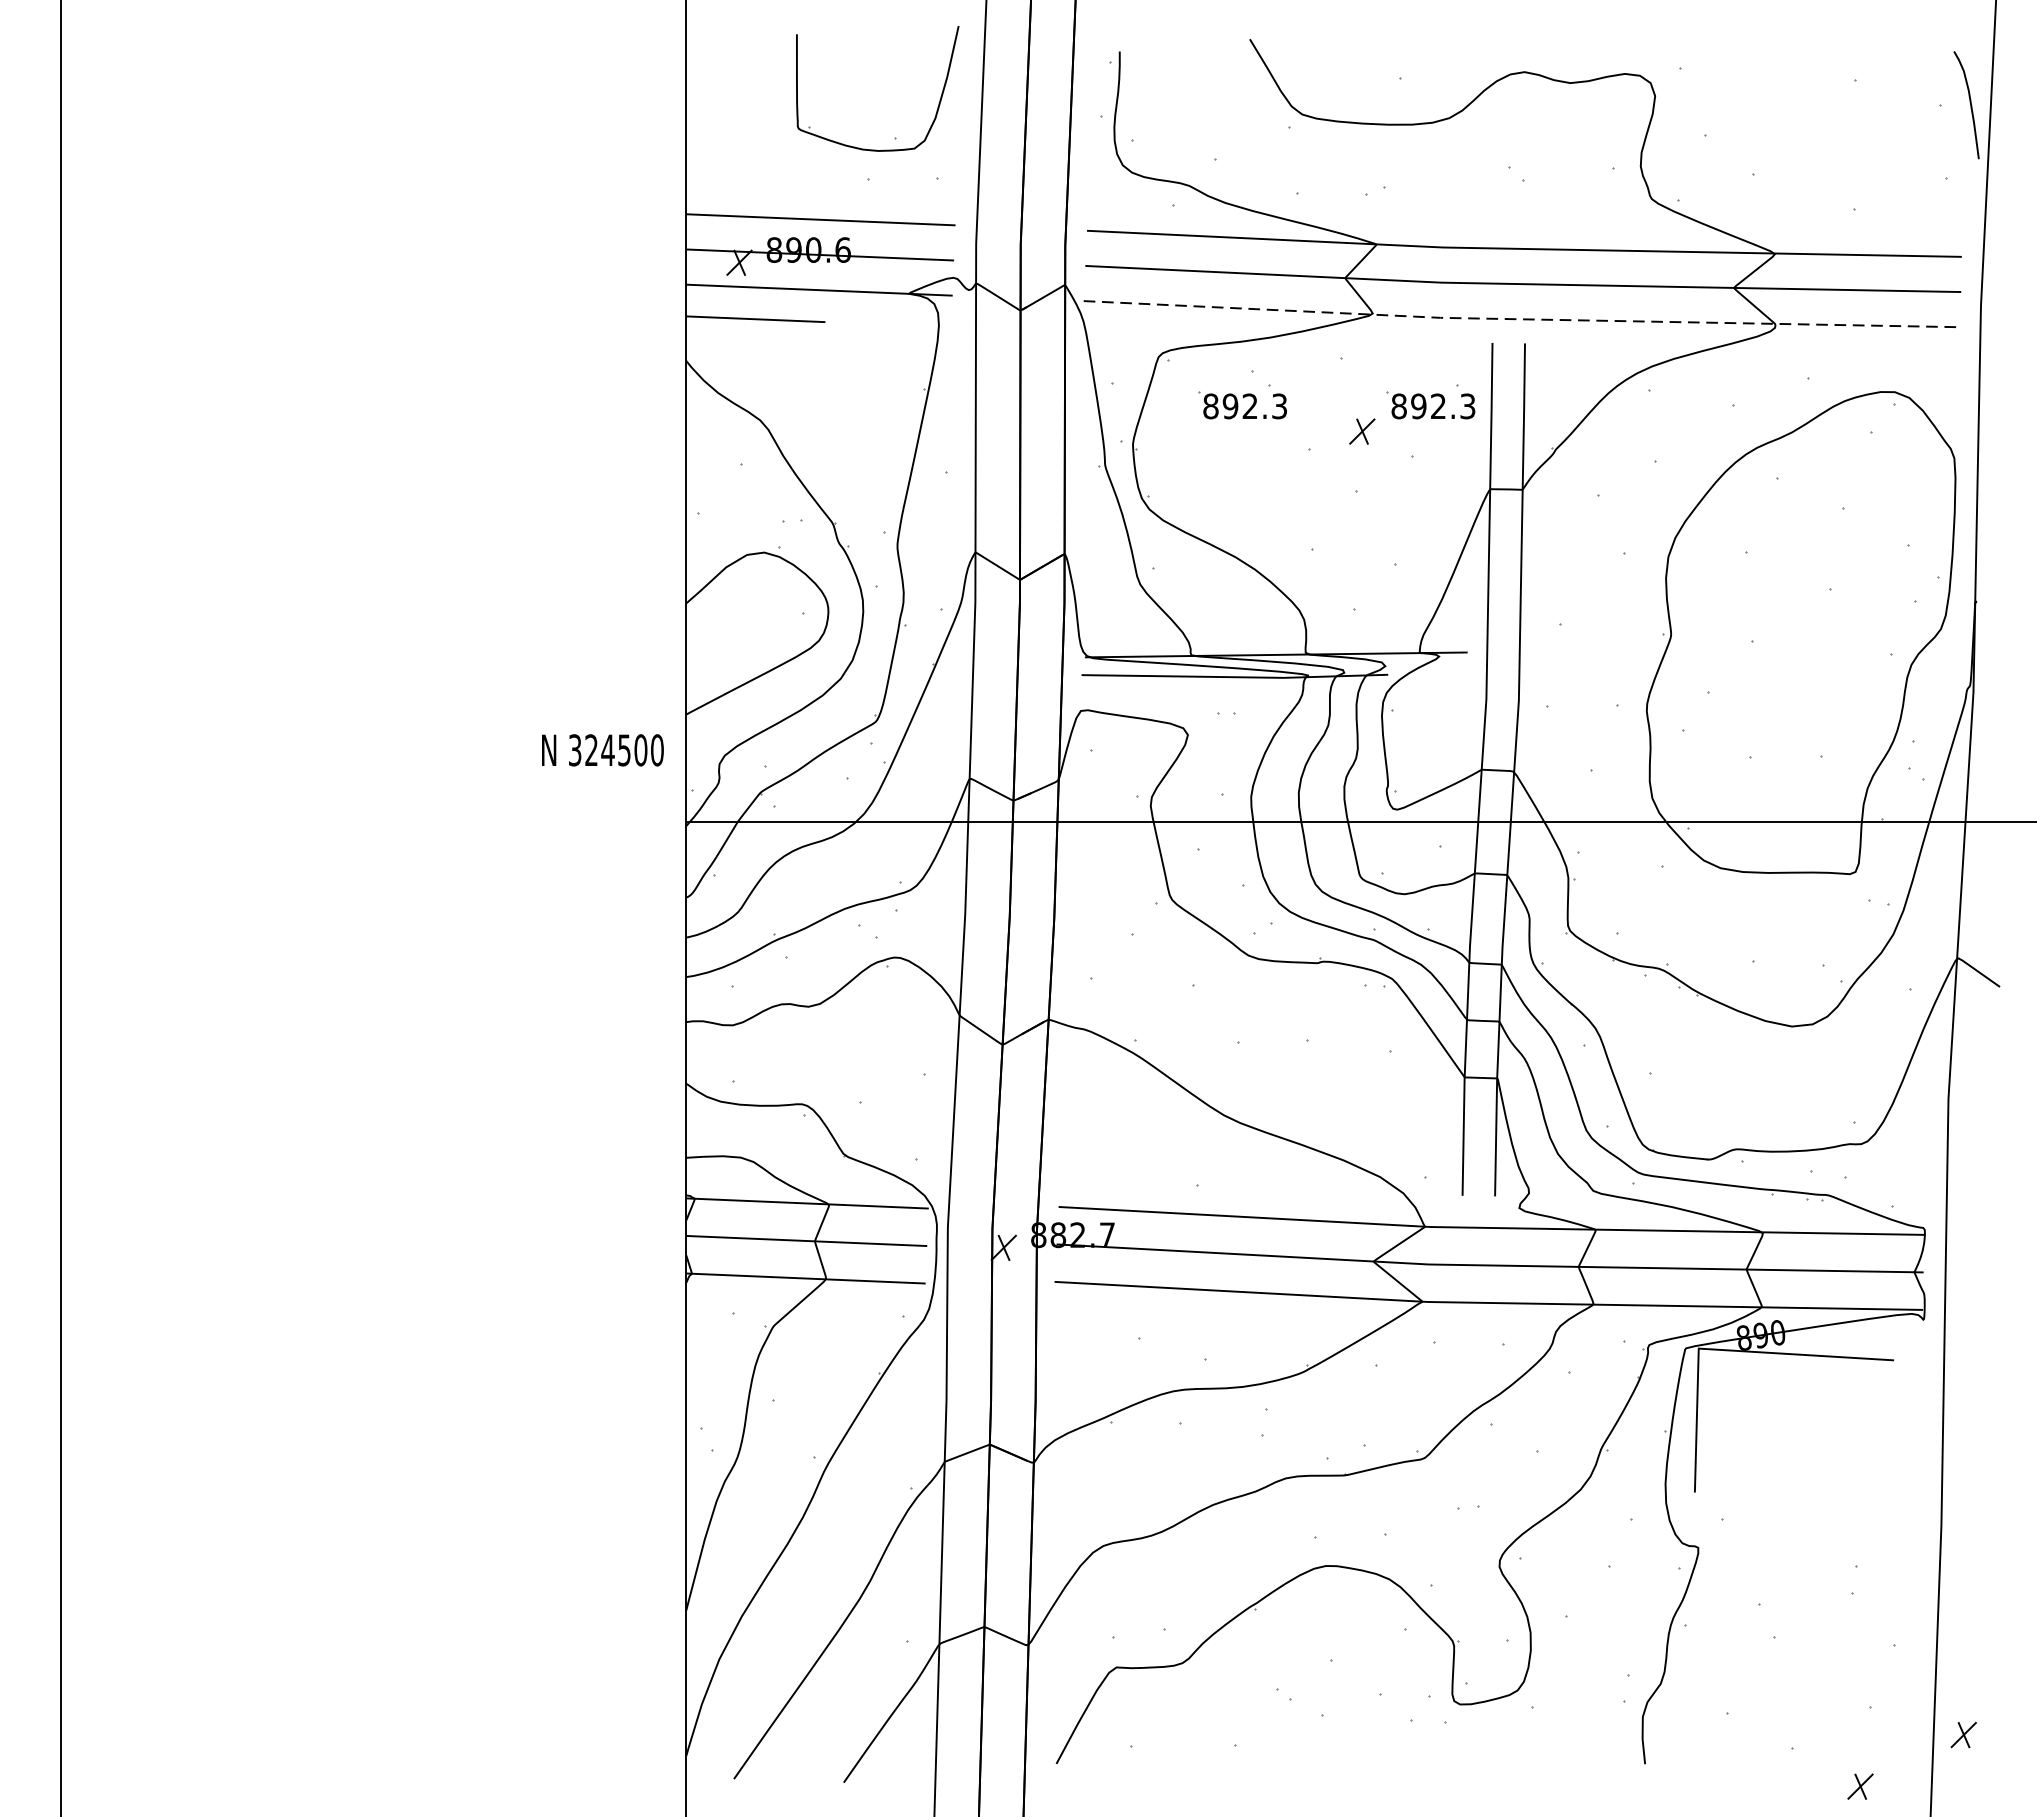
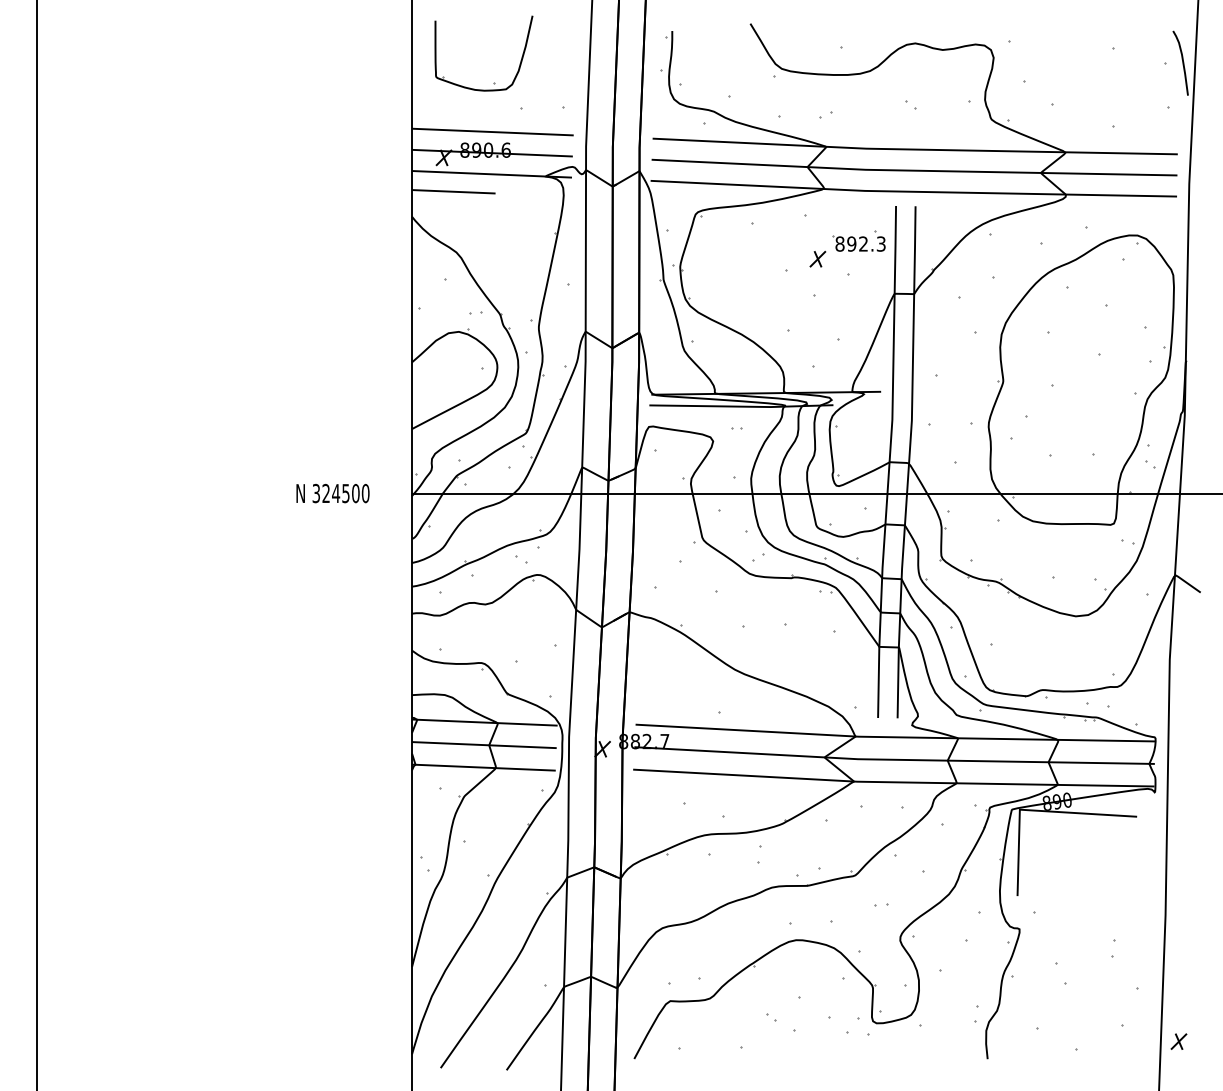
part: (895, 137) -> (494, 82), moved
line: (1521, 318) -> (913, 191), dashed -> solid
part: (1241, 400) -> (745, 240), removed
text: (602, 750) -> (332, 493), moved
part: (1859, 1786) -> (1116, 1072), removed

